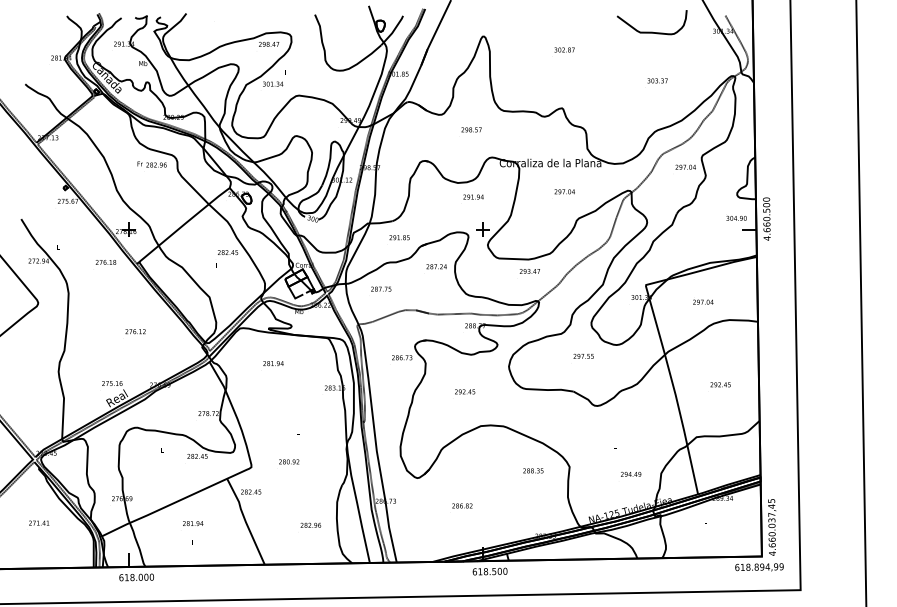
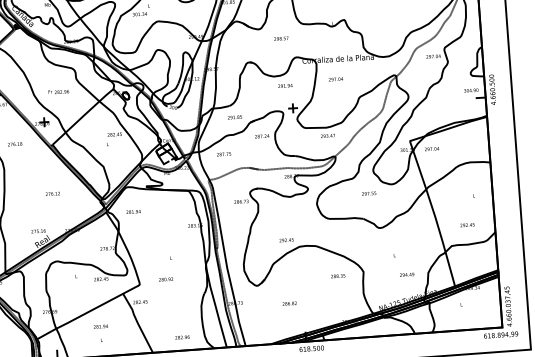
text: (151, 164) -> (58, 91), moved
text: (564, 191) -> (335, 79), moved
text: (105, 262) -> (14, 144), moved
text: (703, 301) -> (432, 148), moved
text: (273, 363) -> (133, 211), moved
text: (720, 384) -> (467, 224), moved
text: (465, 391) -> (286, 239), moved
text: (310, 524) -> (182, 336), moved

